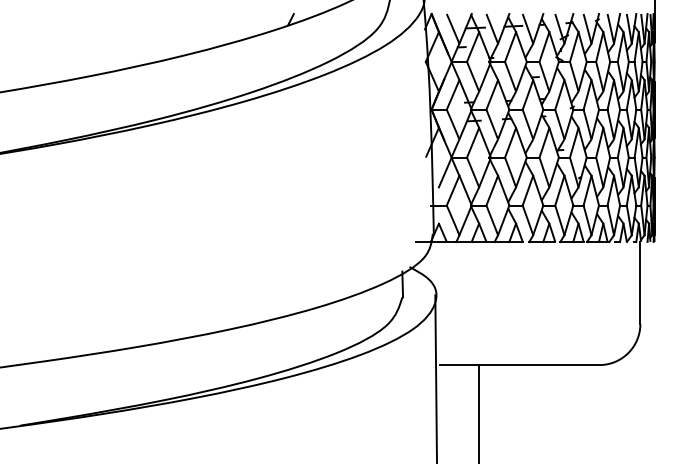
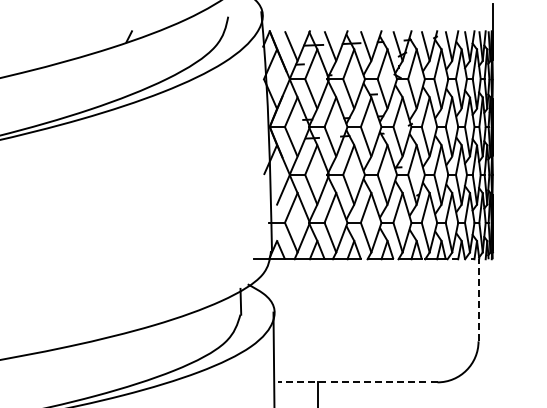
line: (640, 282) -> (478, 299), solid -> dashed
line: (519, 365) -> (357, 382), solid -> dashed

